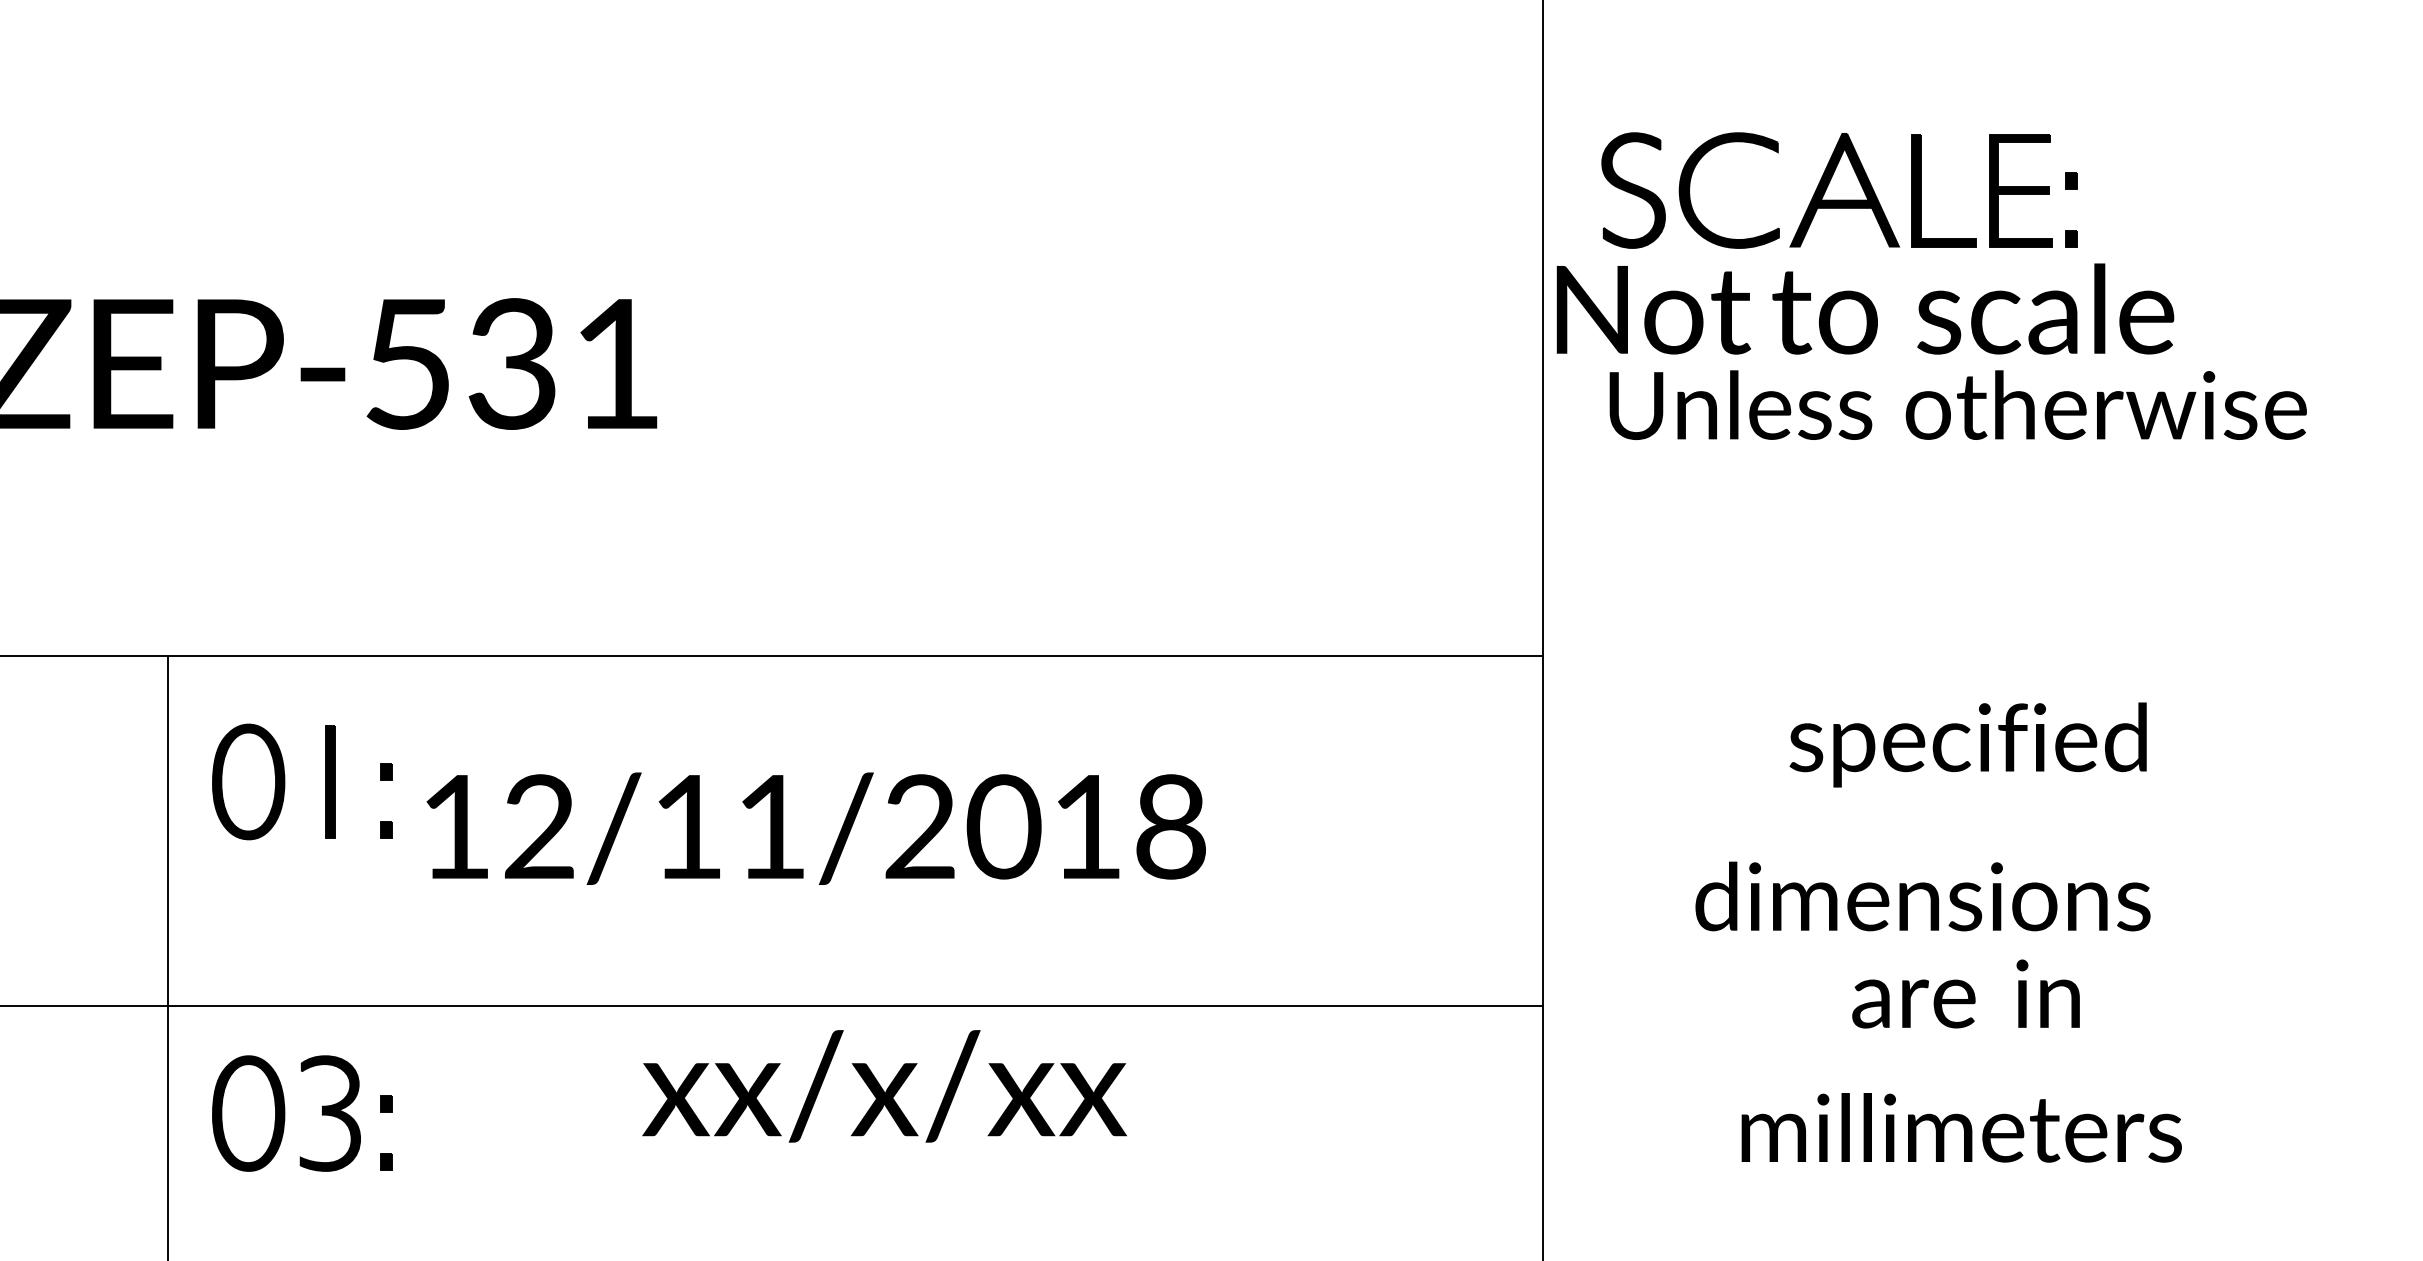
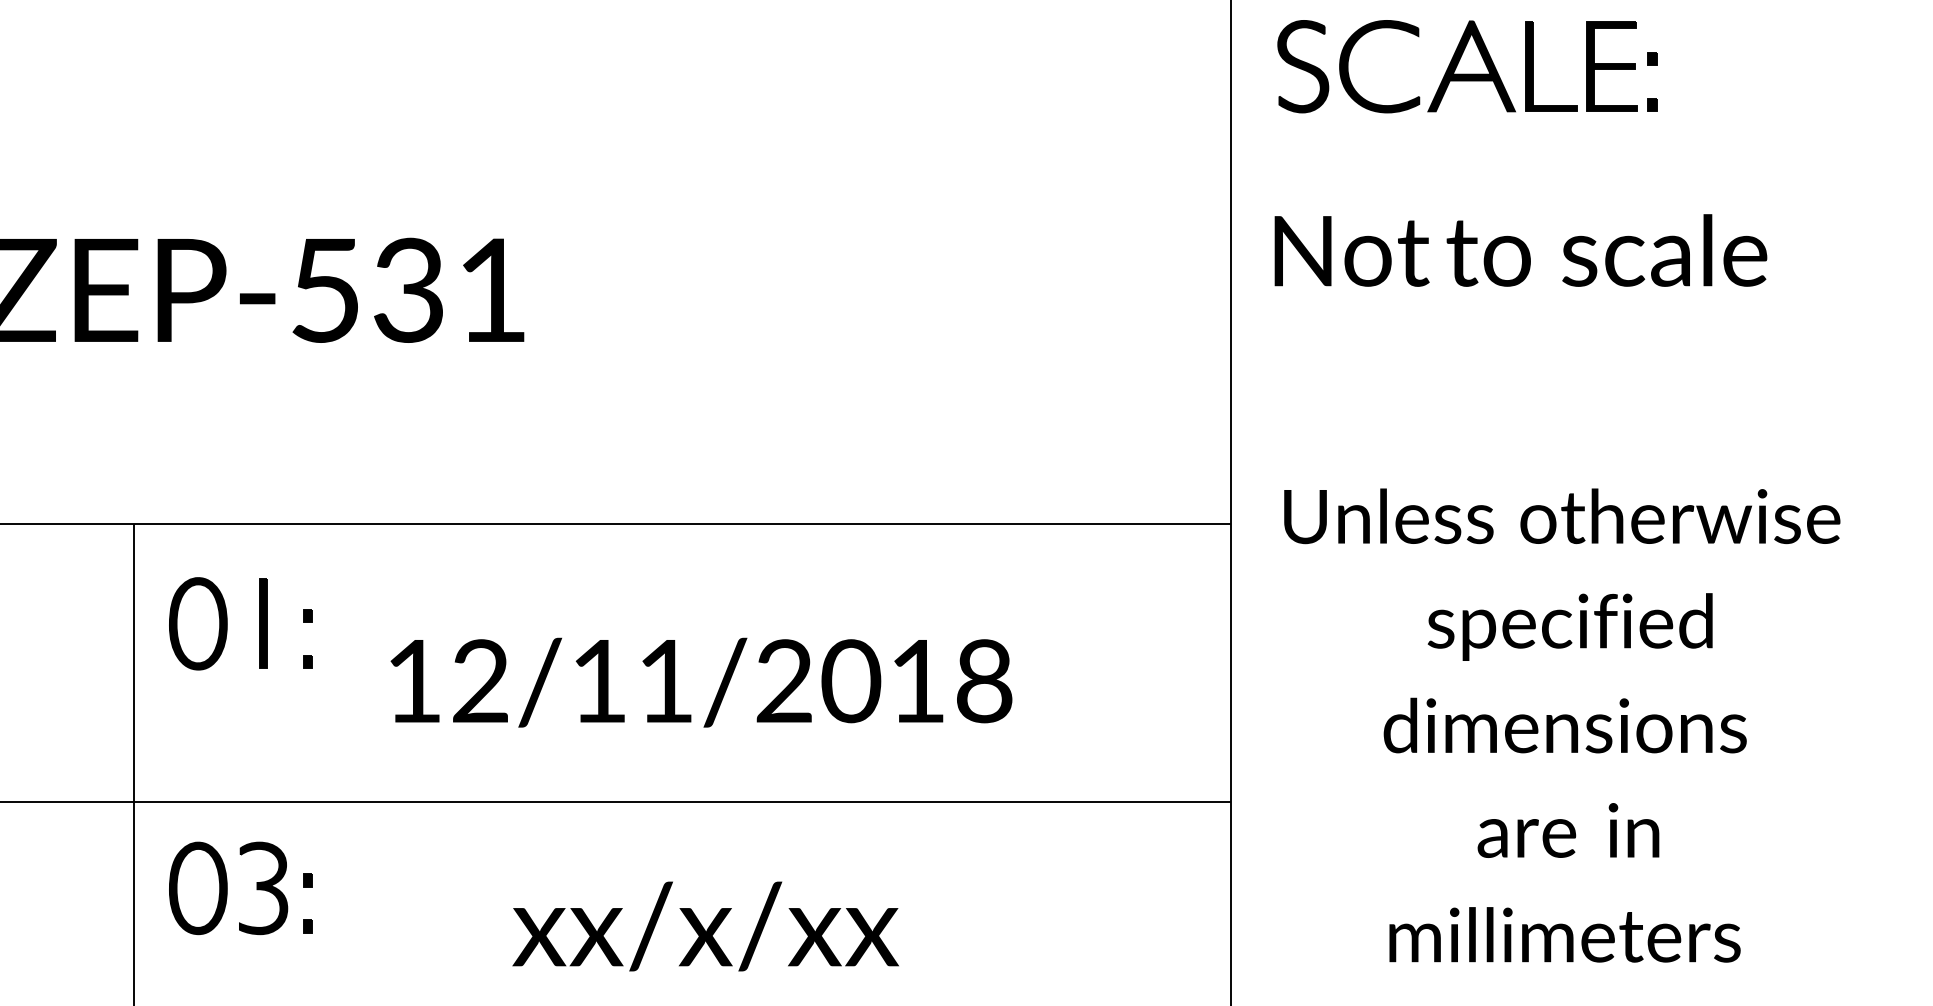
part: (1839, 190) -> (1467, 66), moved
text: (1865, 308) -> (1520, 250), moved
text: (1957, 404) -> (1561, 515), moved
text: (1967, 744) -> (1569, 626), moved
text: (815, 828) -> (700, 682), moved
text: (1922, 896) -> (1564, 725), moved
text: (1965, 993) -> (1568, 830), moved
text: (884, 1086) -> (705, 926), moved
text: (1961, 1127) -> (1564, 934), moved

